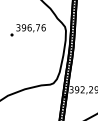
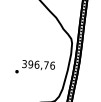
text: (27, 30) -> (34, 67), moved

